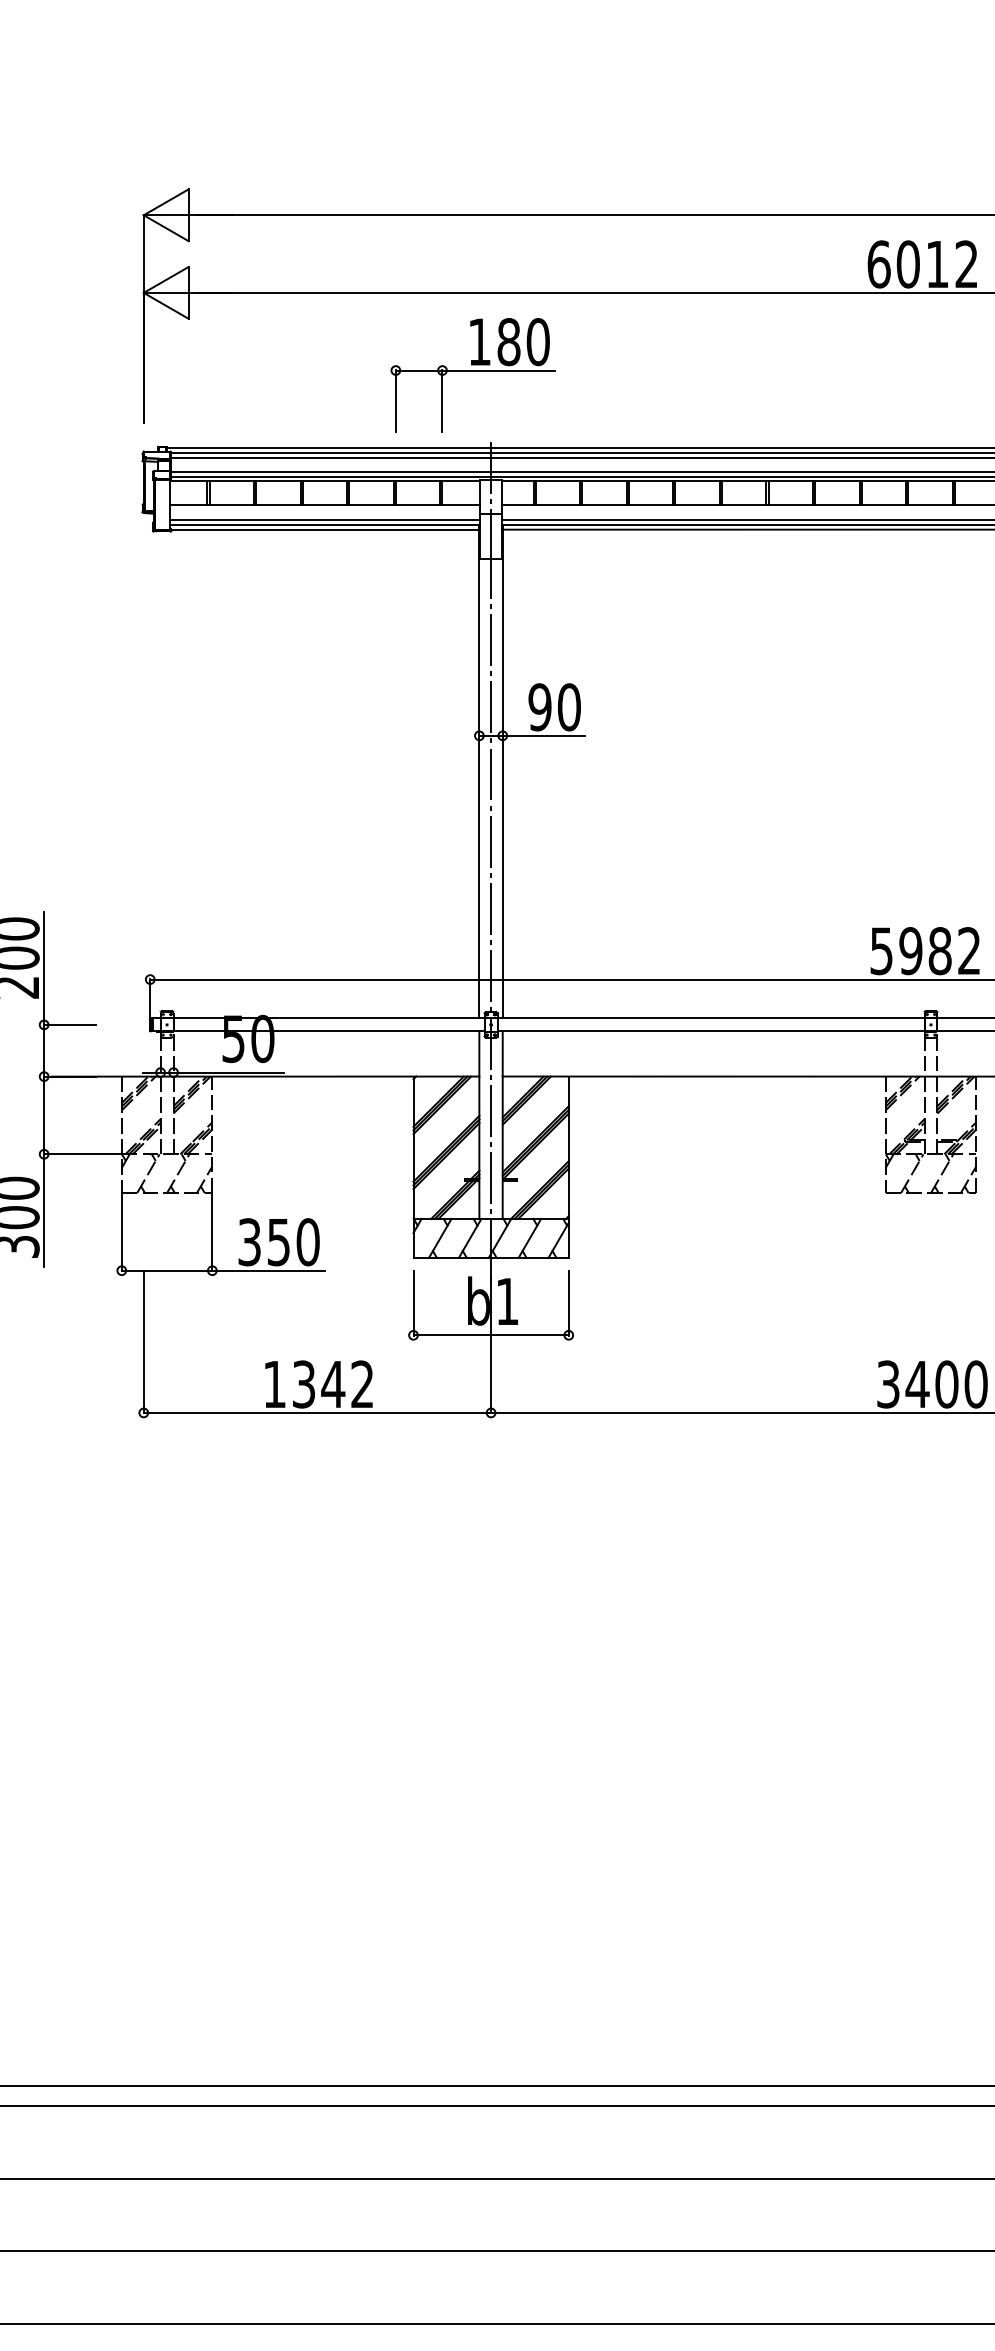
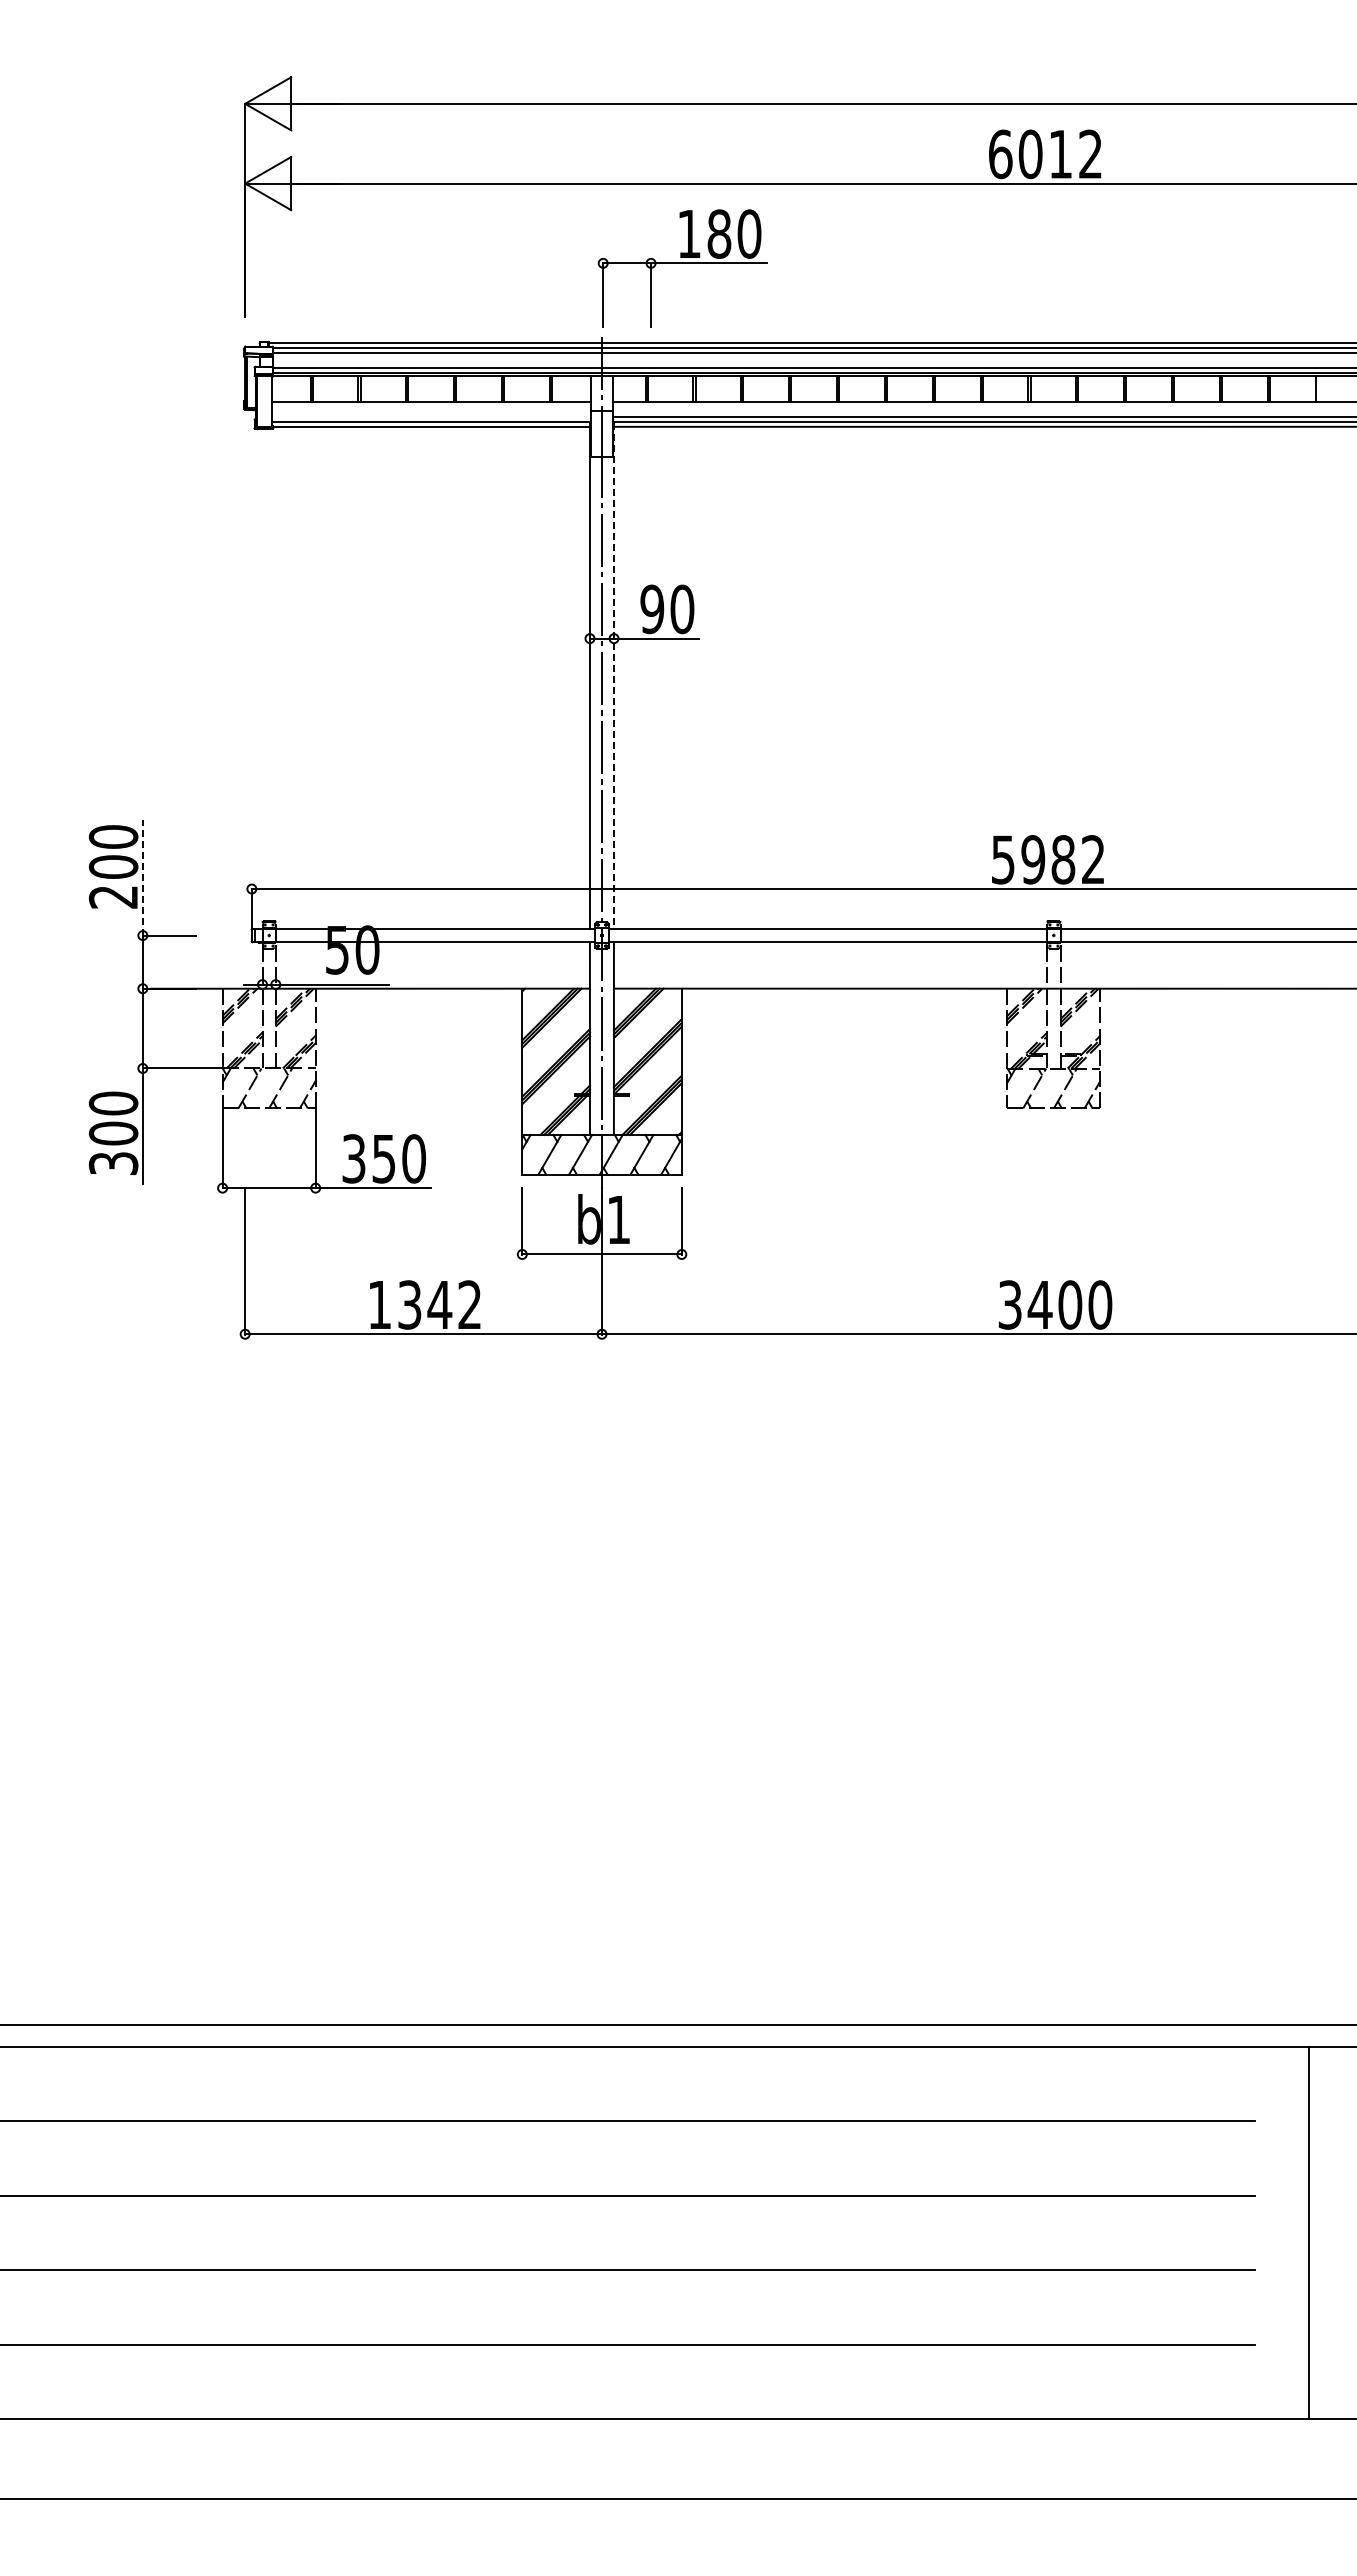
part: (473, 375) -> (682, 268), moved
line: (325, 519) -> (431, 416), removed
line: (503, 772) -> (614, 676), solid -> dashed
line: (43, 968) -> (142, 877), solid -> dashed

